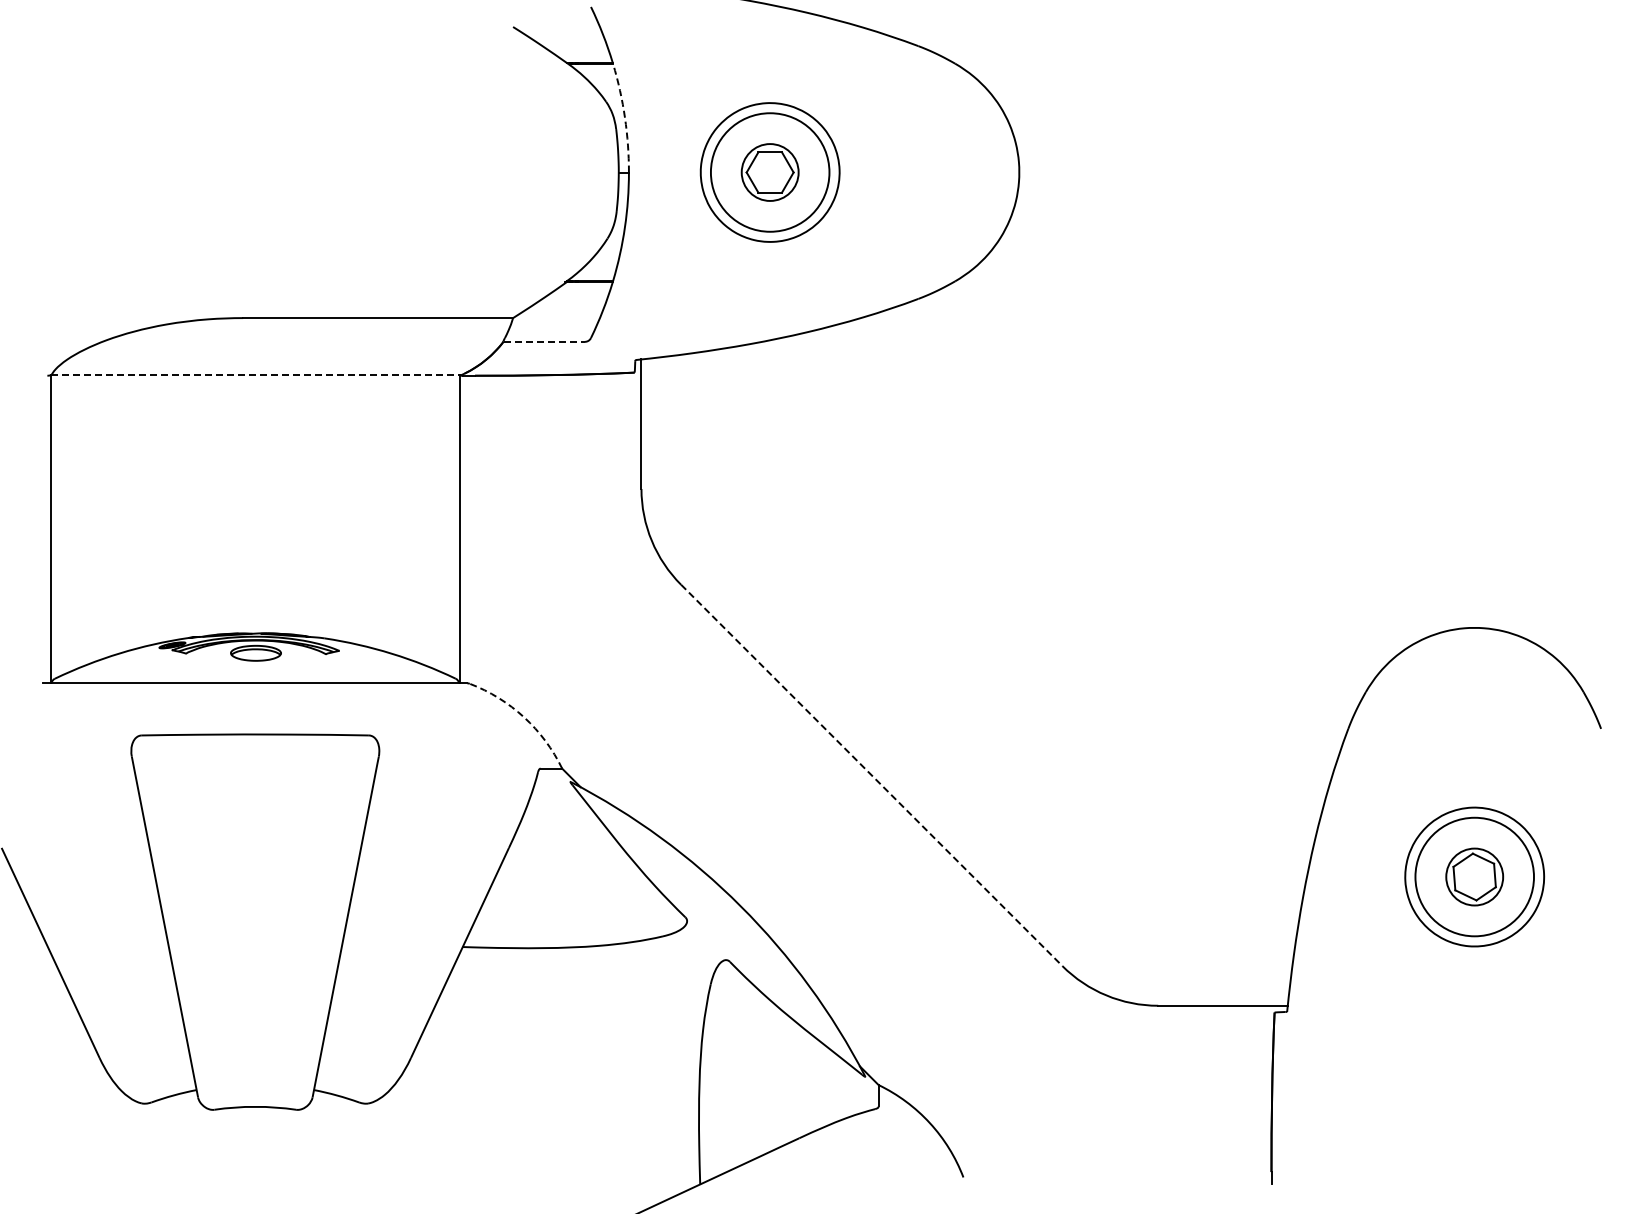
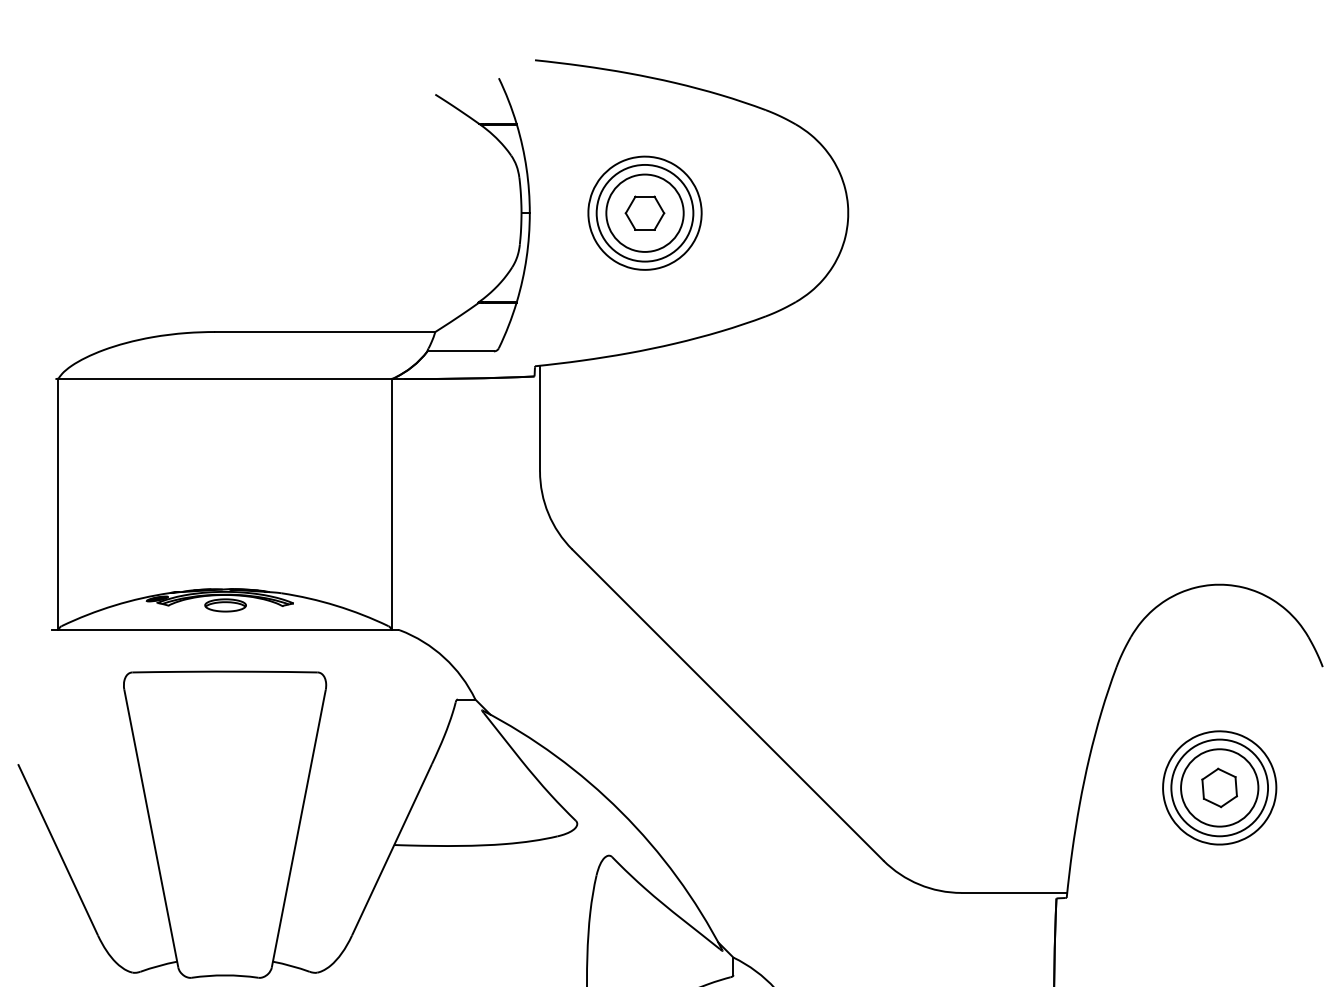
arc: (624, 117) -> (526, 168), dashed -> solid
circle: (769, 172) -> (644, 213), size x1.67
line: (544, 341) -> (460, 351), dashed -> solid
line: (256, 375) -> (226, 378), dashed -> solid
arc: (524, 717) -> (444, 657), dashed -> solid
line: (871, 775) -> (727, 705), dashed -> solid
circle: (1474, 876) -> (1219, 787), size x1.67

